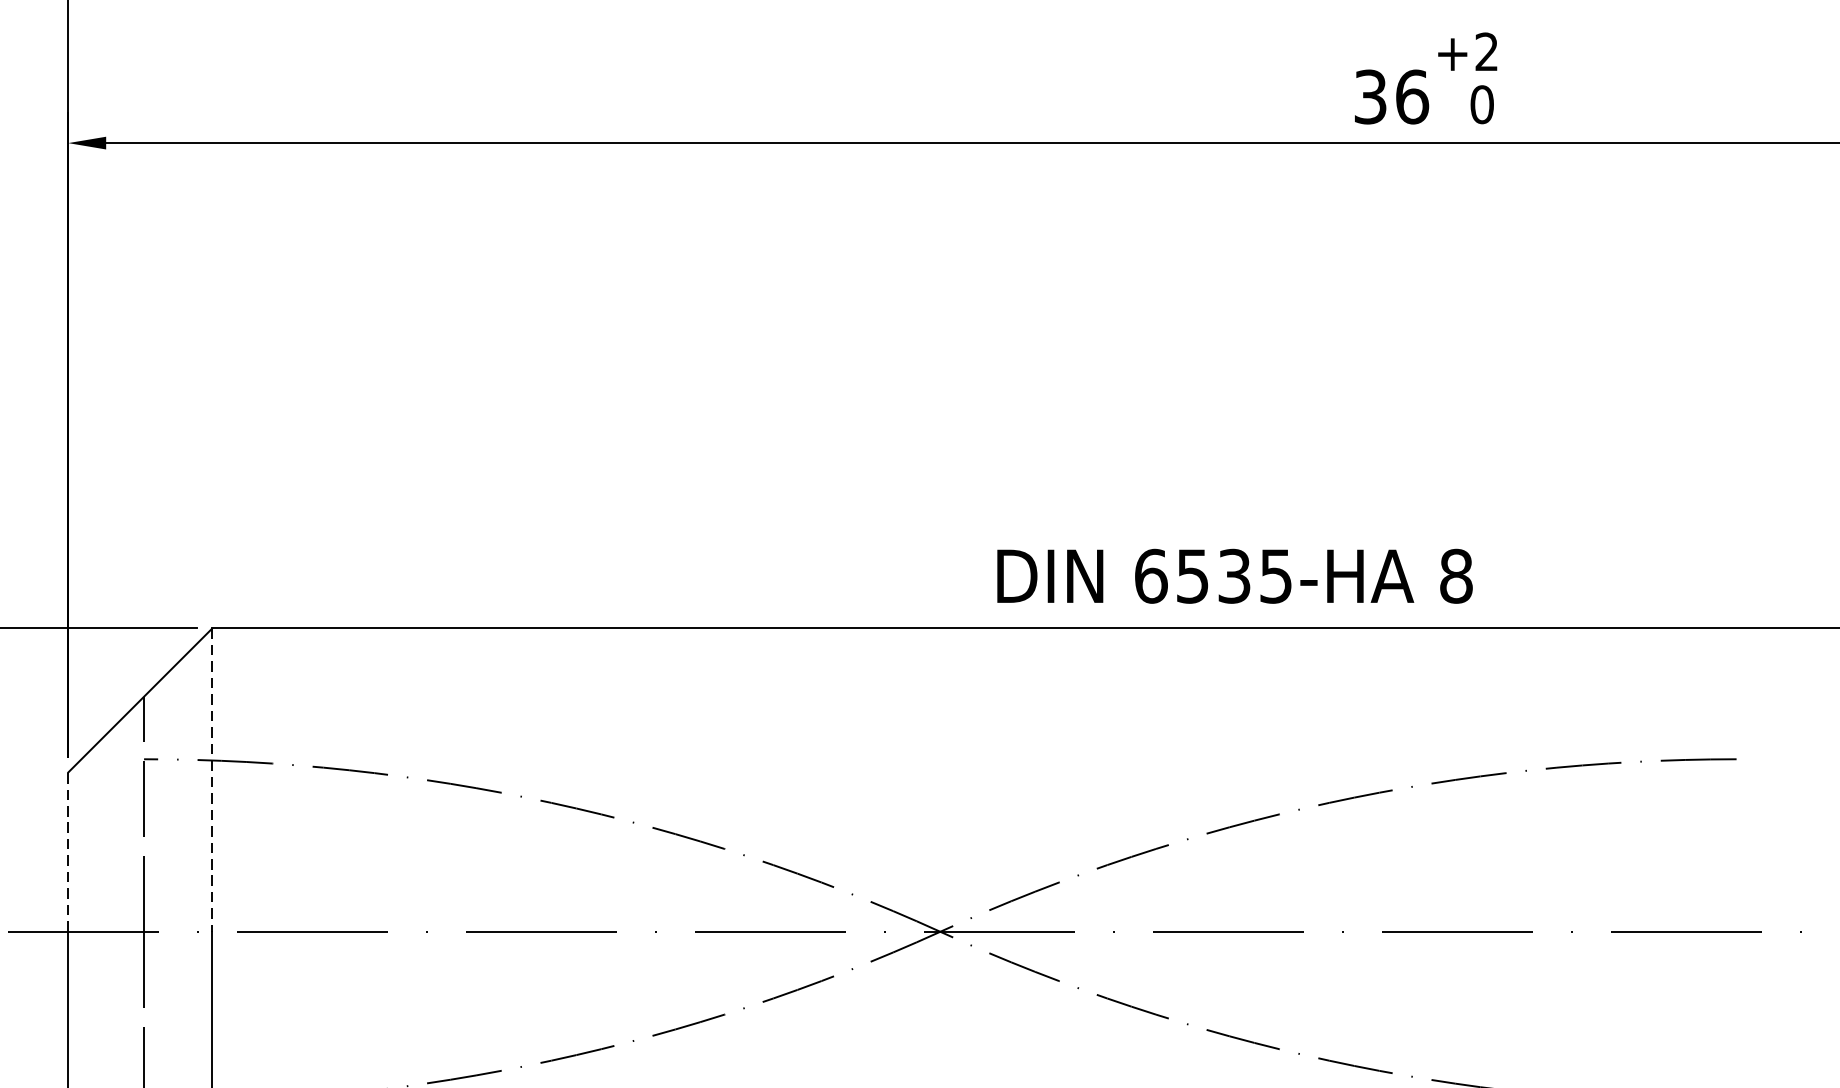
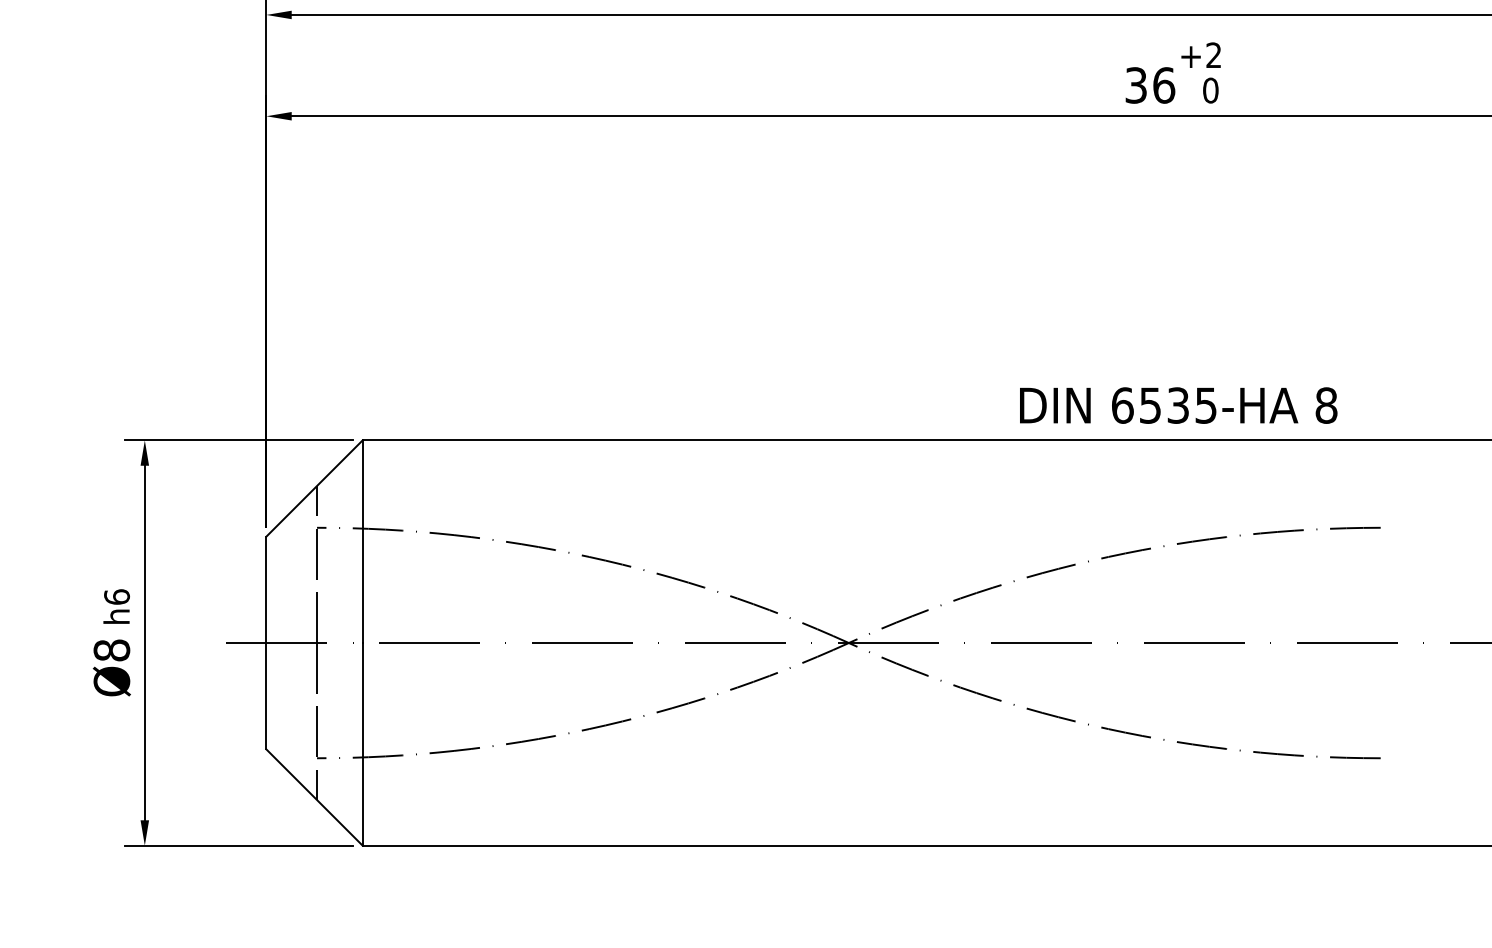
text: (1234, 576) -> (1178, 405), moved
line: (212, 781) -> (362, 542), dashed -> solid
line: (68, 851) -> (266, 589), dashed -> solid

